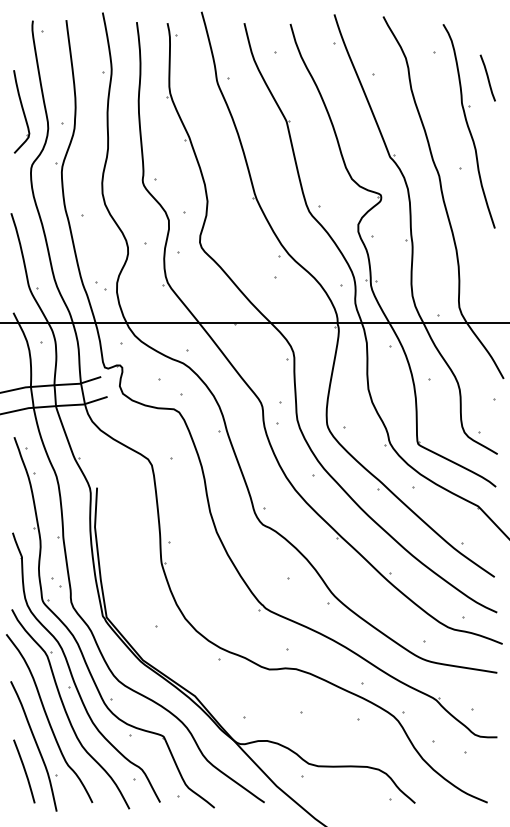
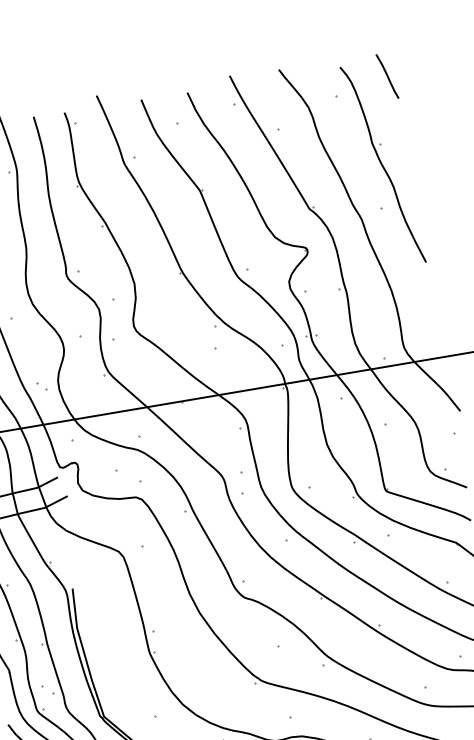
line: (487, 77) -> (387, 75), moved

